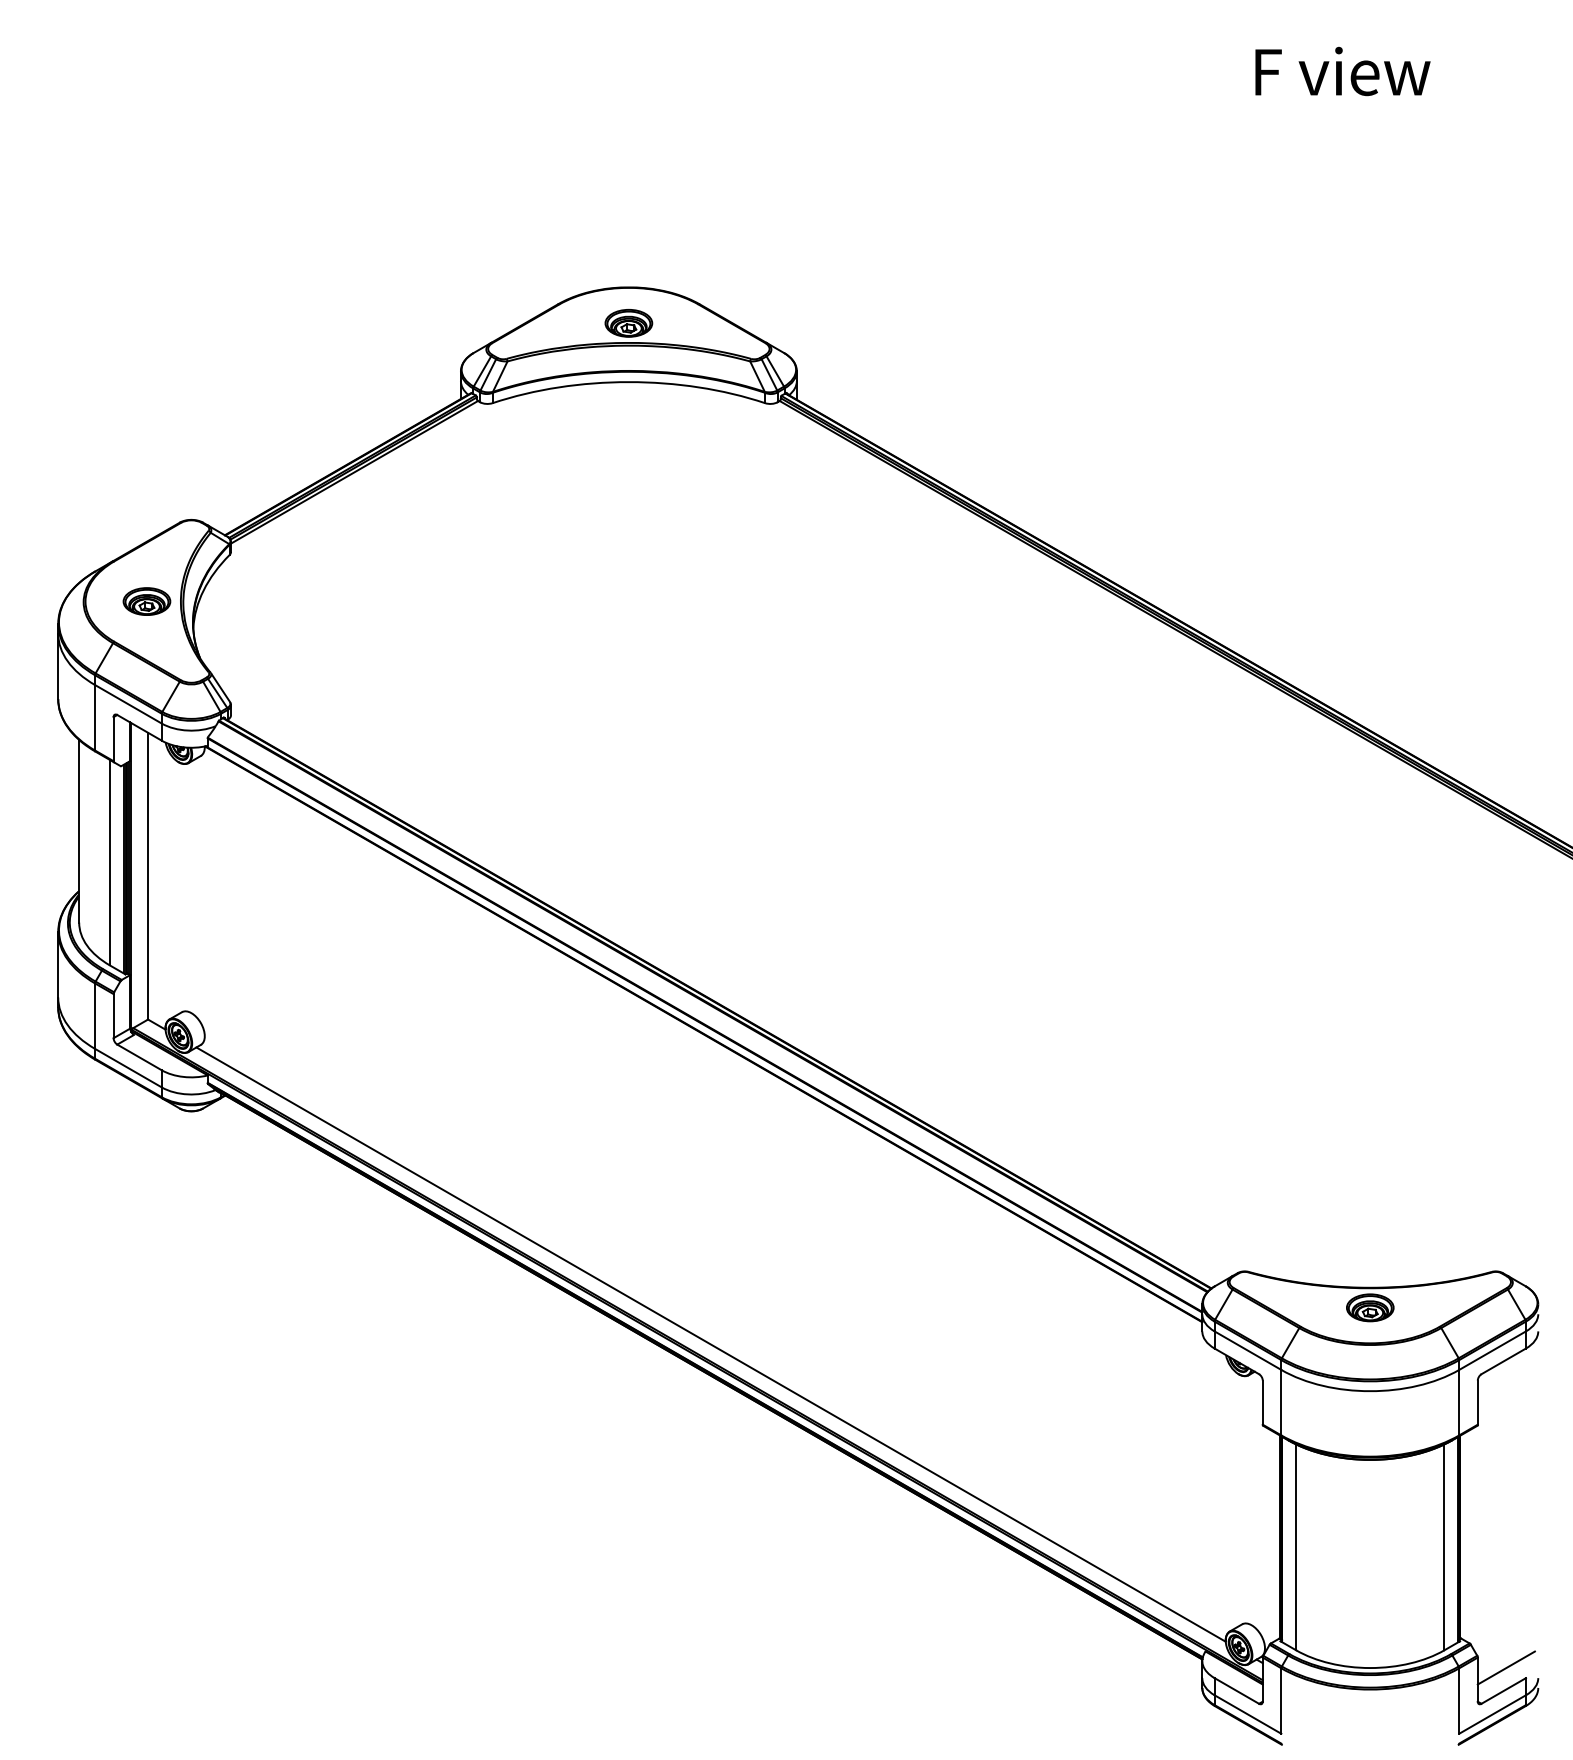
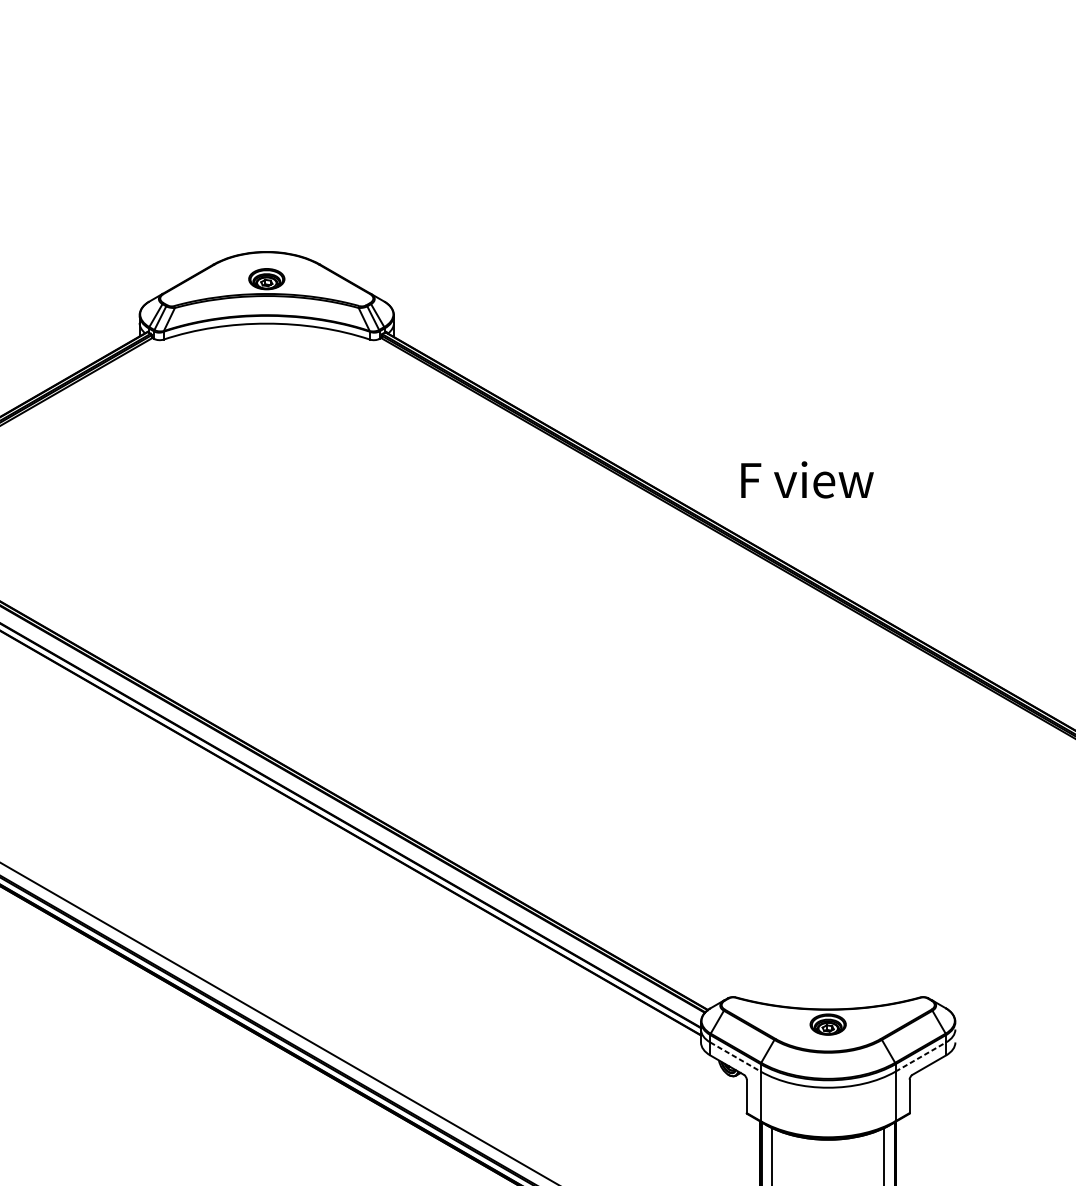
text: (1342, 71) -> (807, 479), moved
line: (1247, 1350) -> (735, 1056), solid -> dashed
line: (1492, 1350) -> (920, 1056), solid -> dashed

